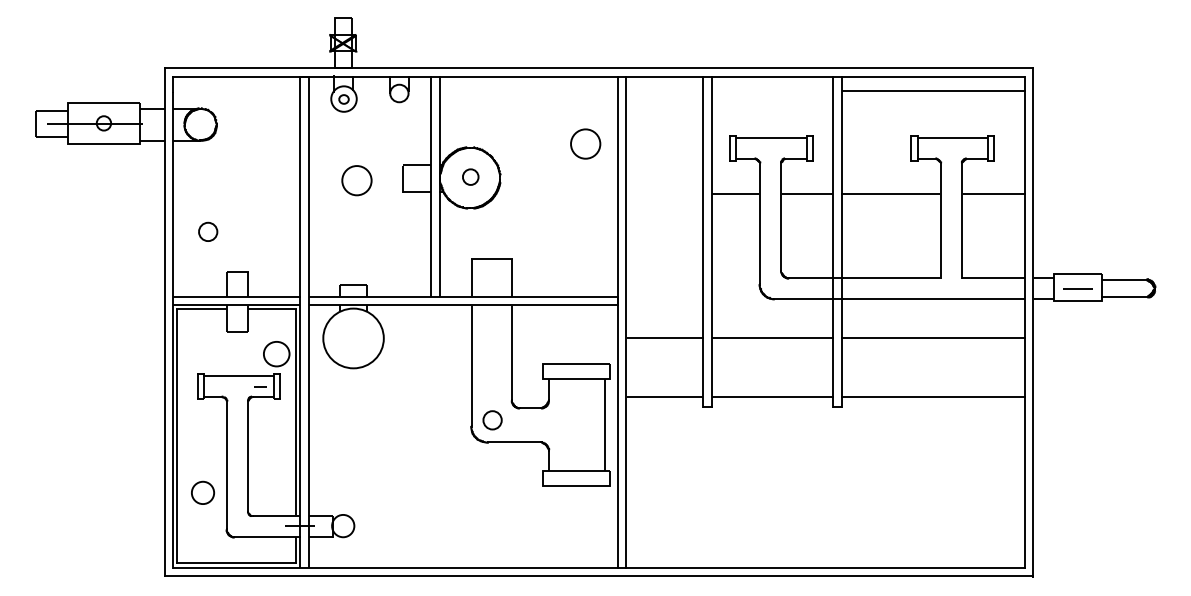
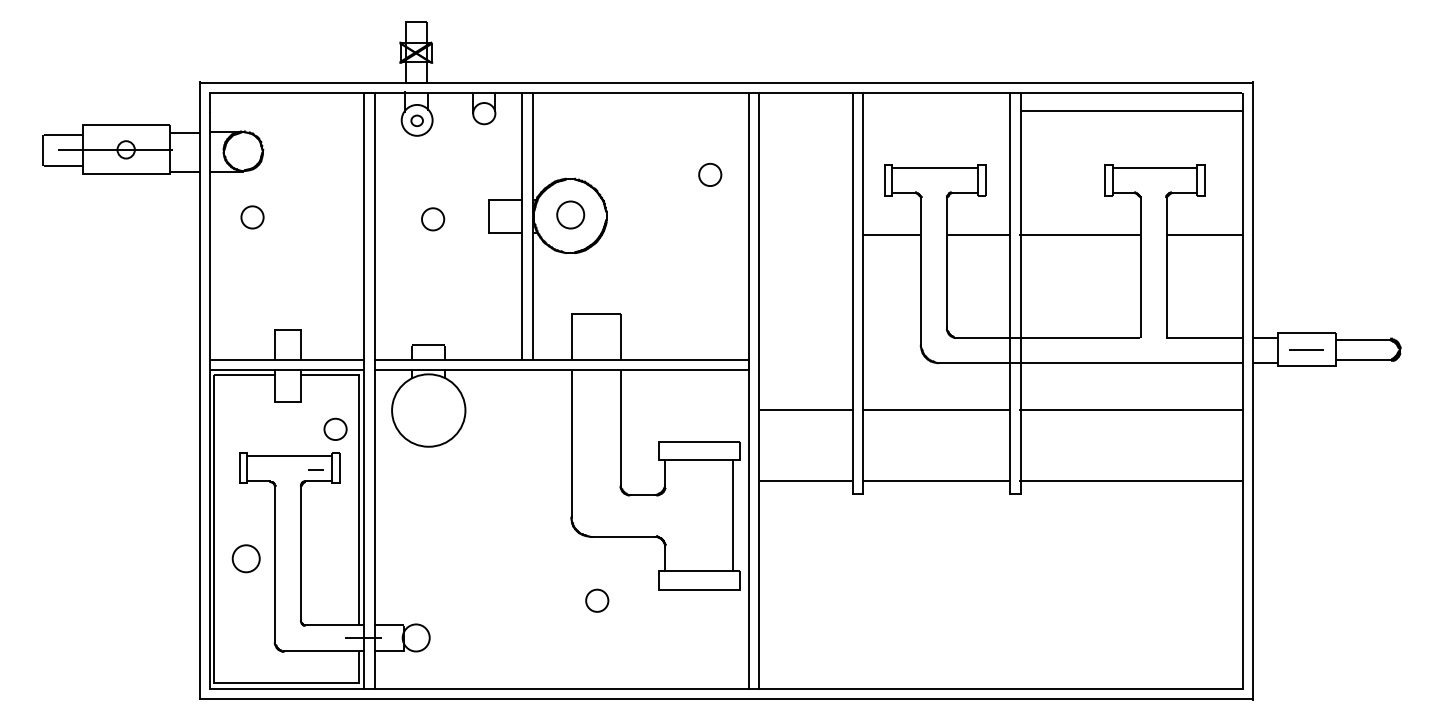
part: (586, 143) -> (710, 174), size x0.62
part: (470, 176) -> (570, 214), size x1.43
part: (357, 180) -> (433, 219), size x0.62
part: (208, 231) -> (252, 217), moved
part: (276, 353) -> (335, 428), size x0.71
part: (492, 420) -> (597, 600), moved
part: (202, 492) -> (245, 558), moved

